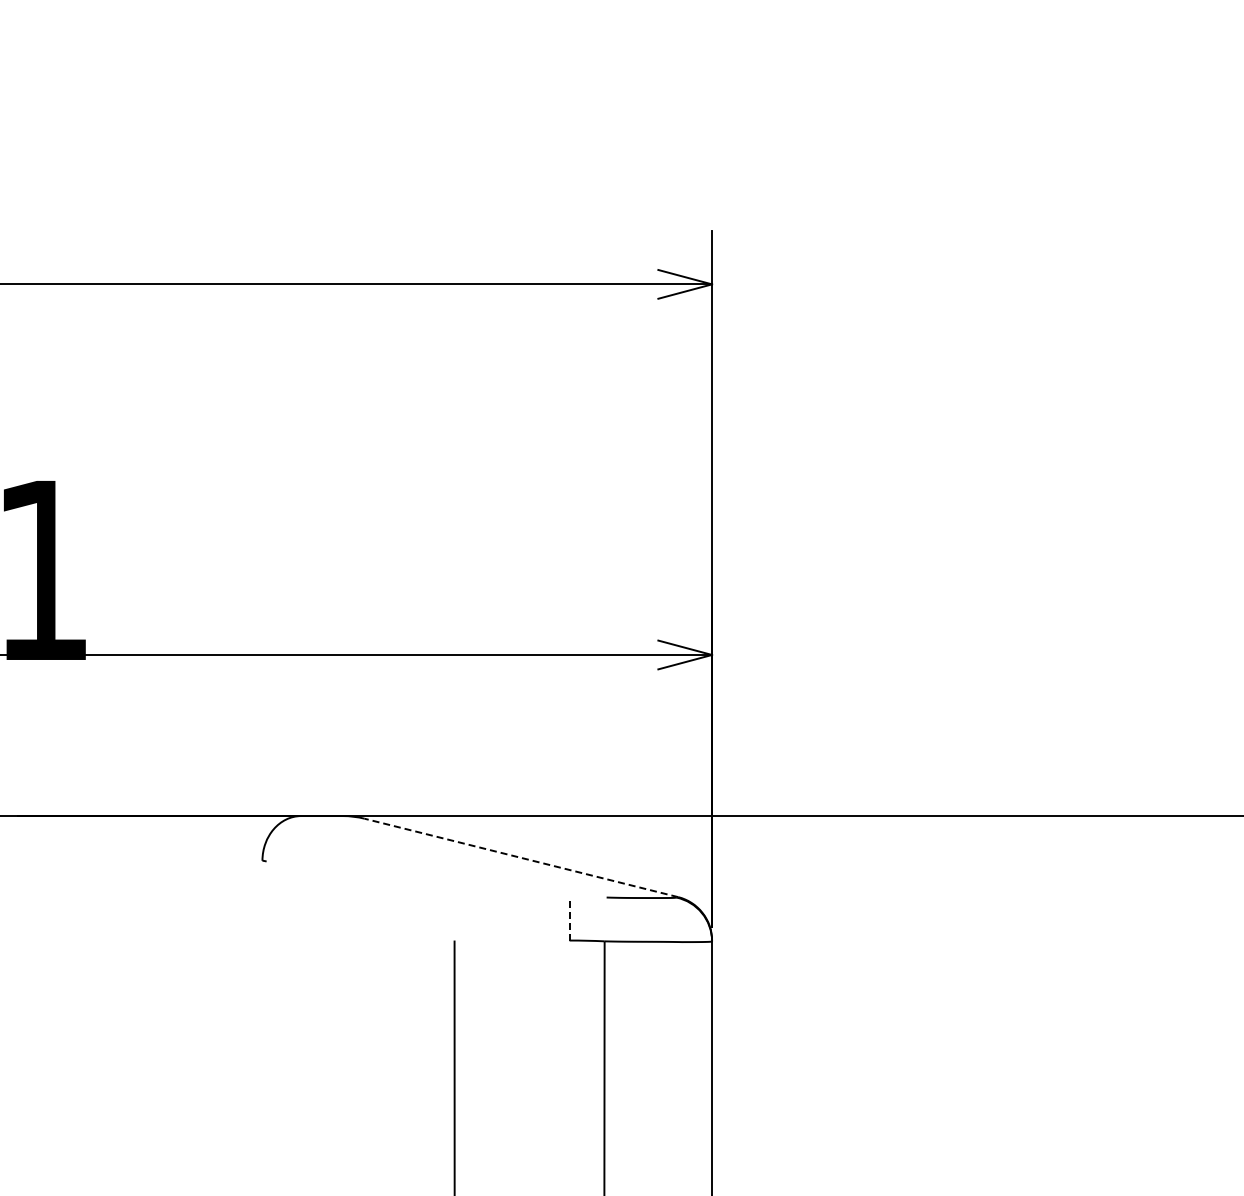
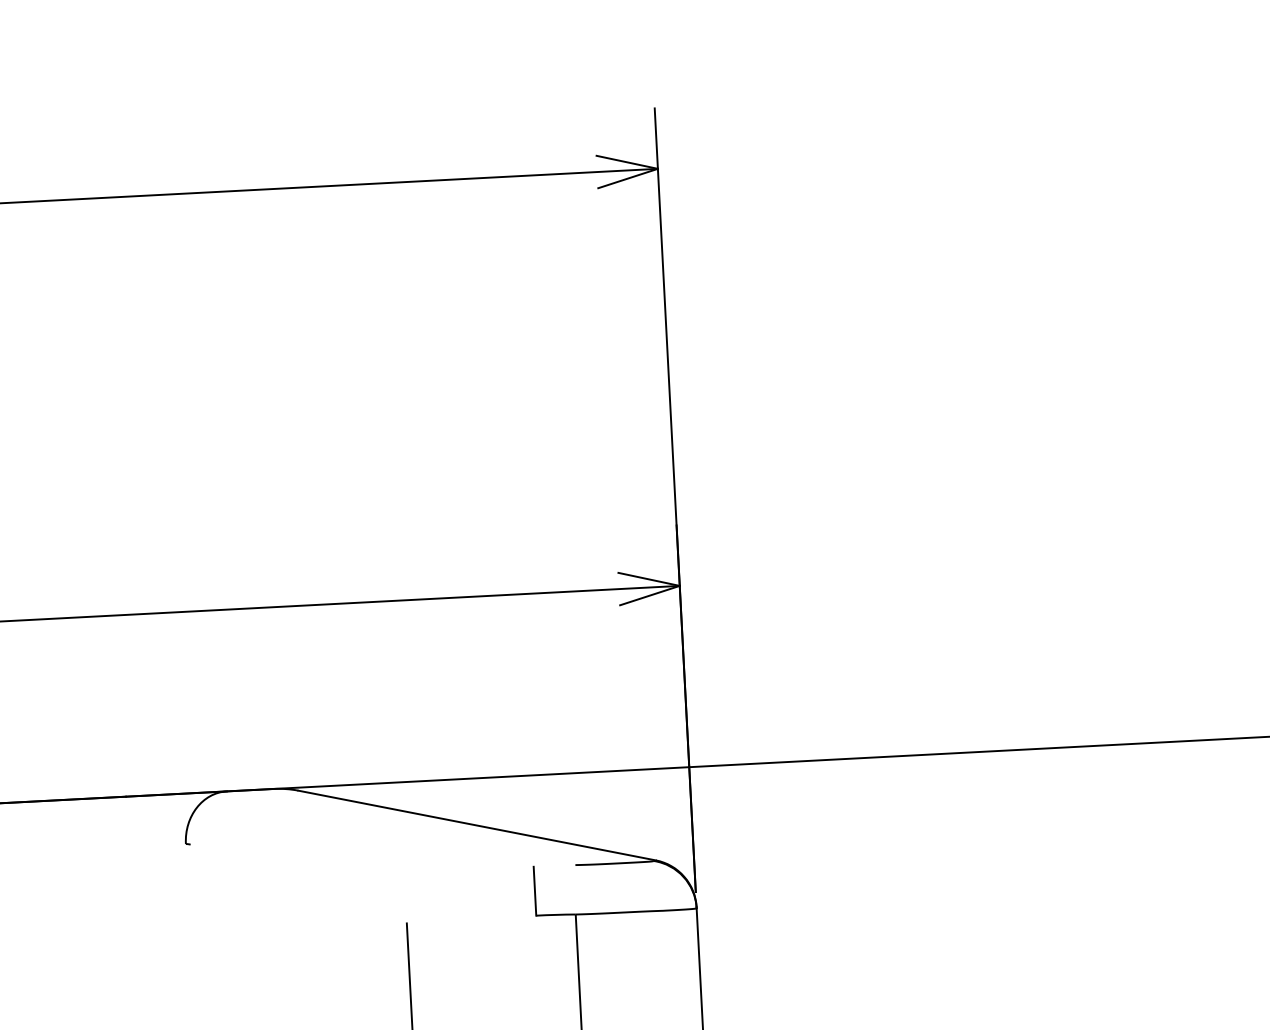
line: (521, 857) -> (477, 825), dashed -> solid
line: (569, 918) -> (534, 890), dashed -> solid

